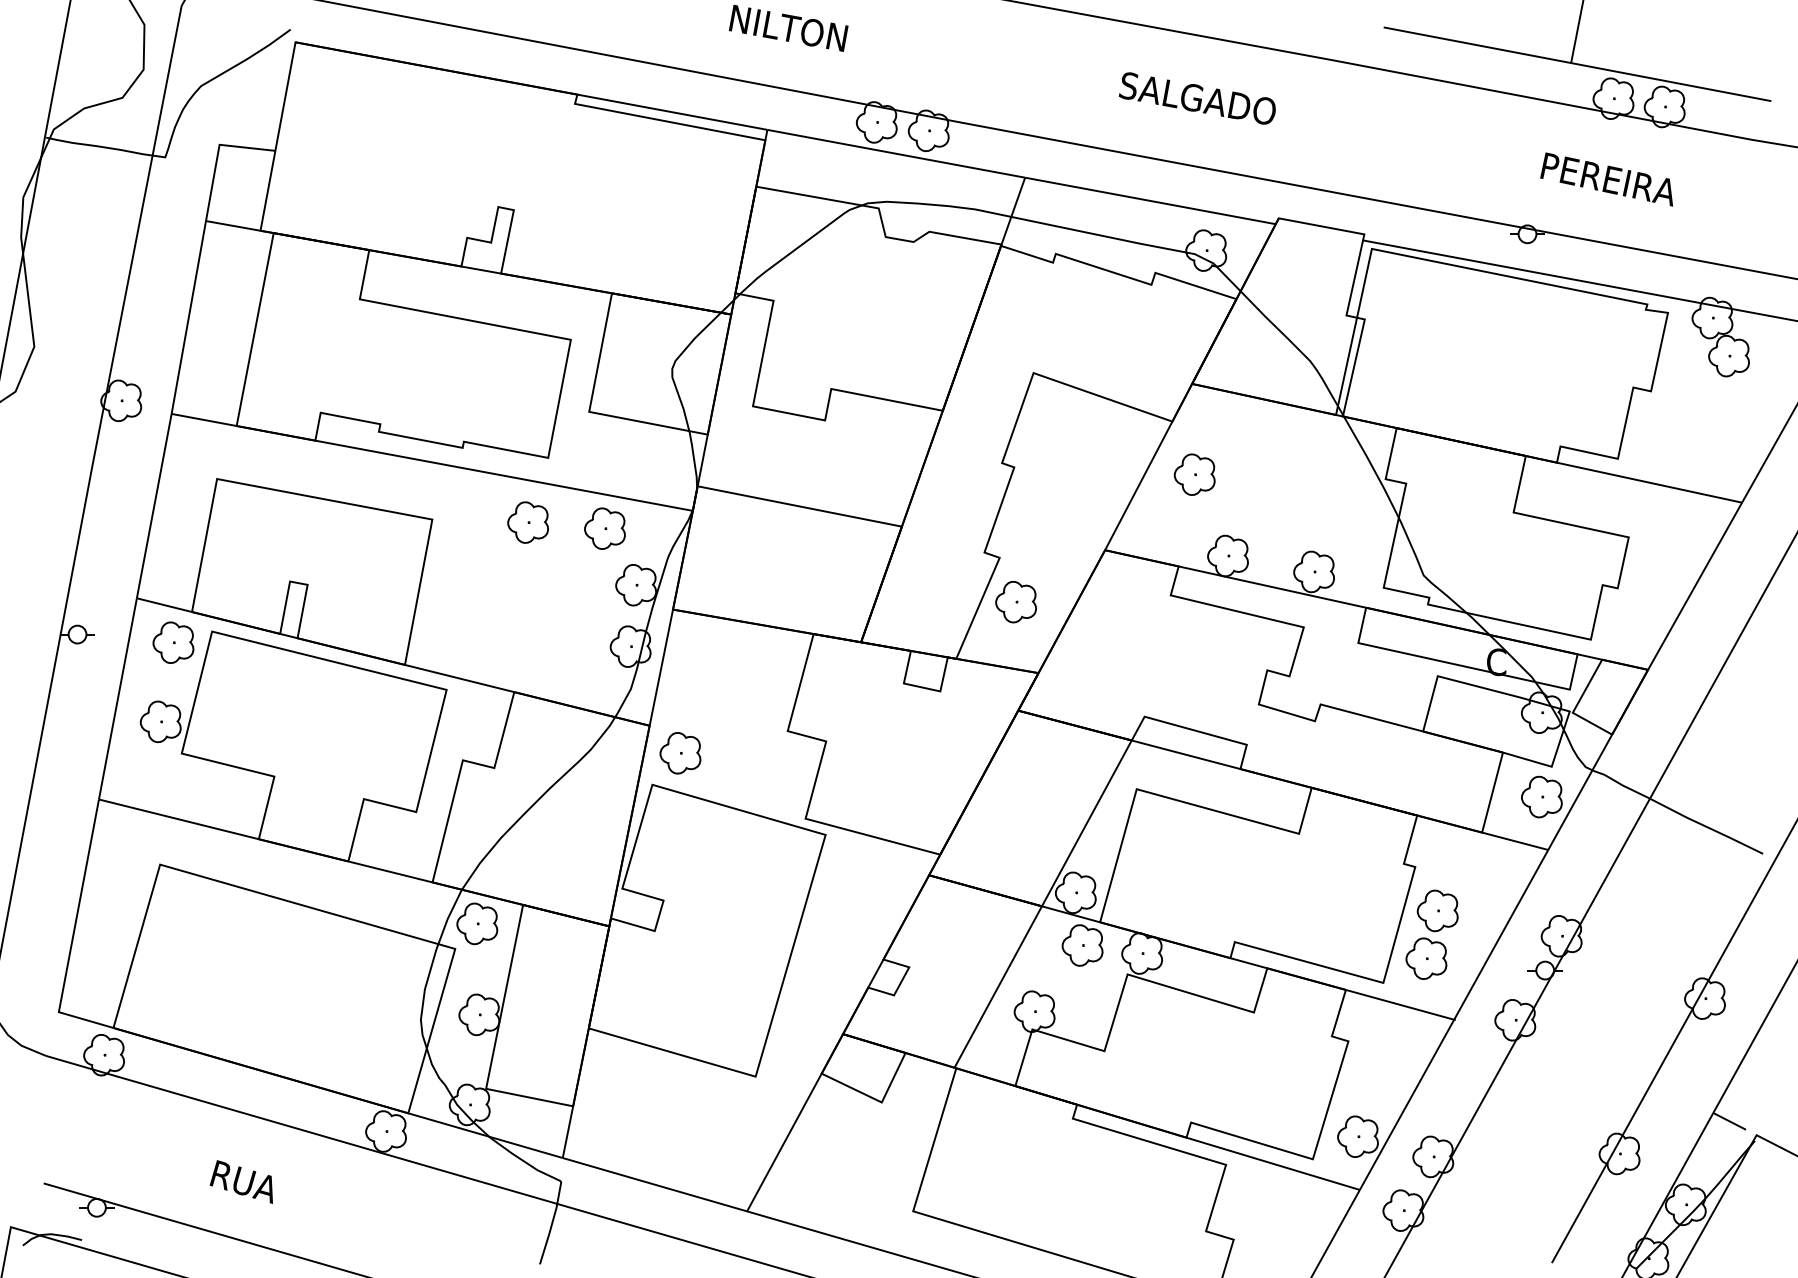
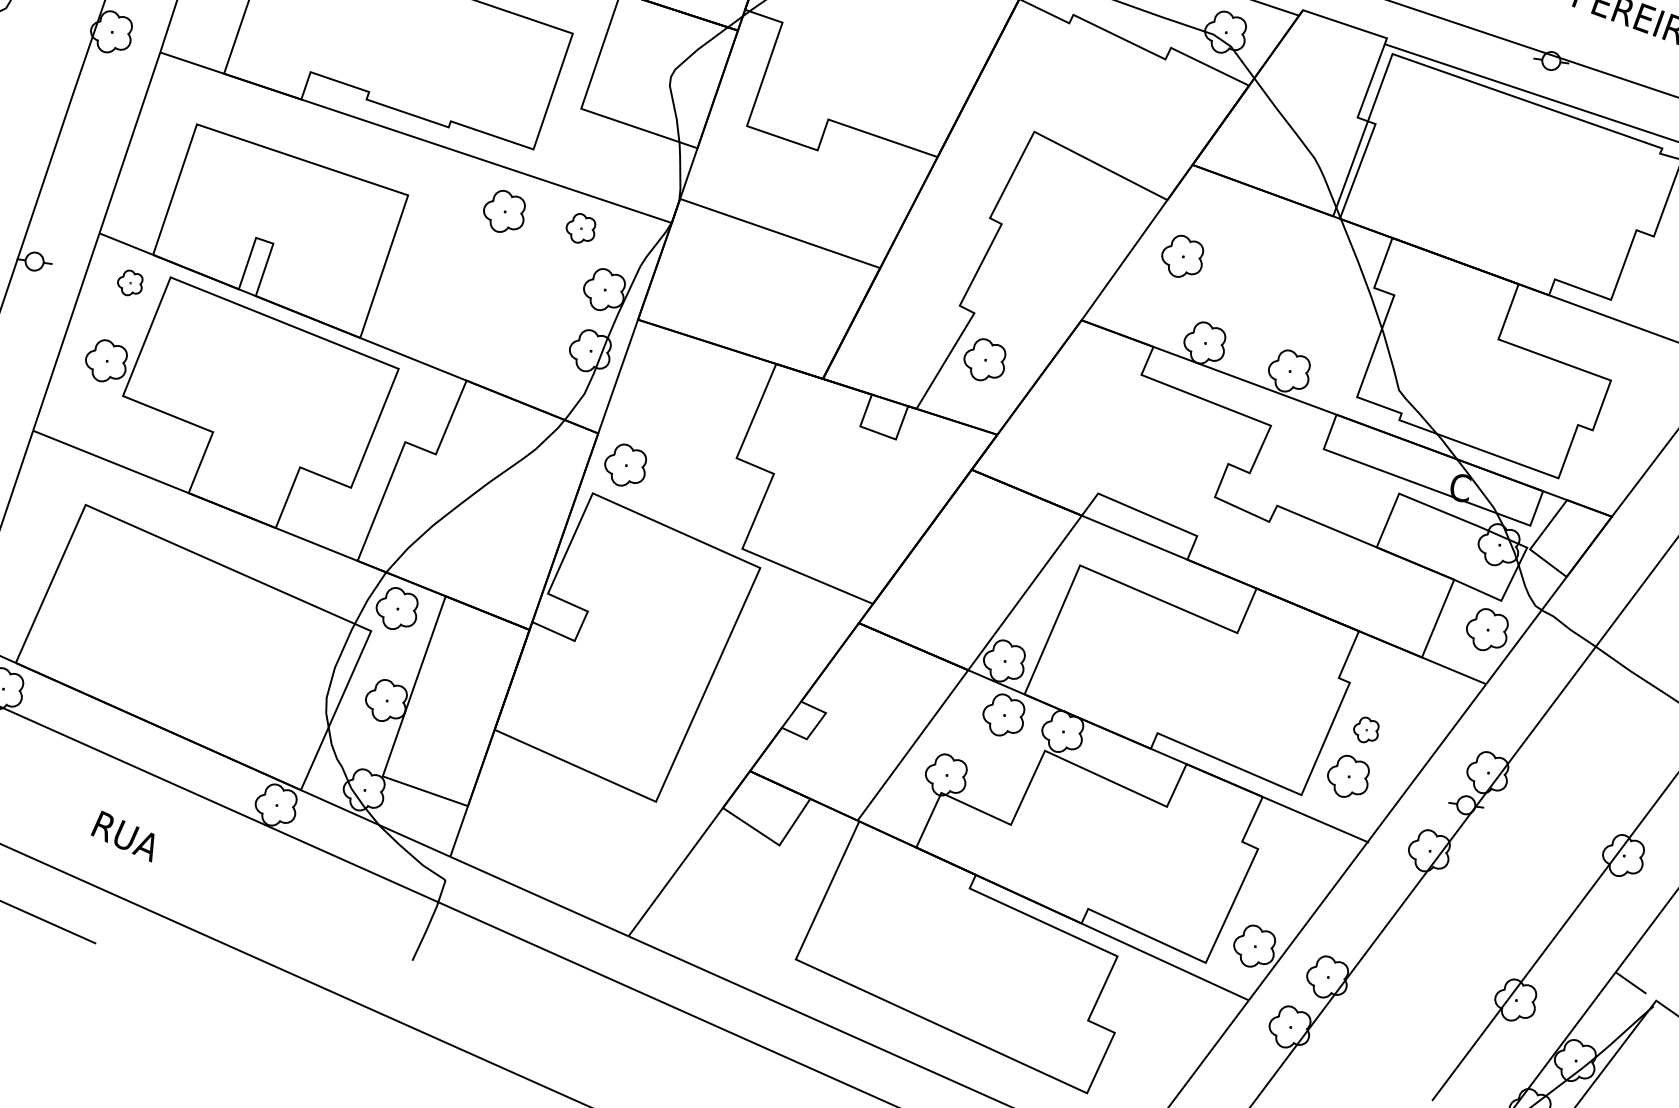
part: (604, 528) -> (580, 228), size x0.7
part: (173, 642) -> (130, 283), size x0.6
part: (1437, 910) -> (1366, 729), size x0.6

